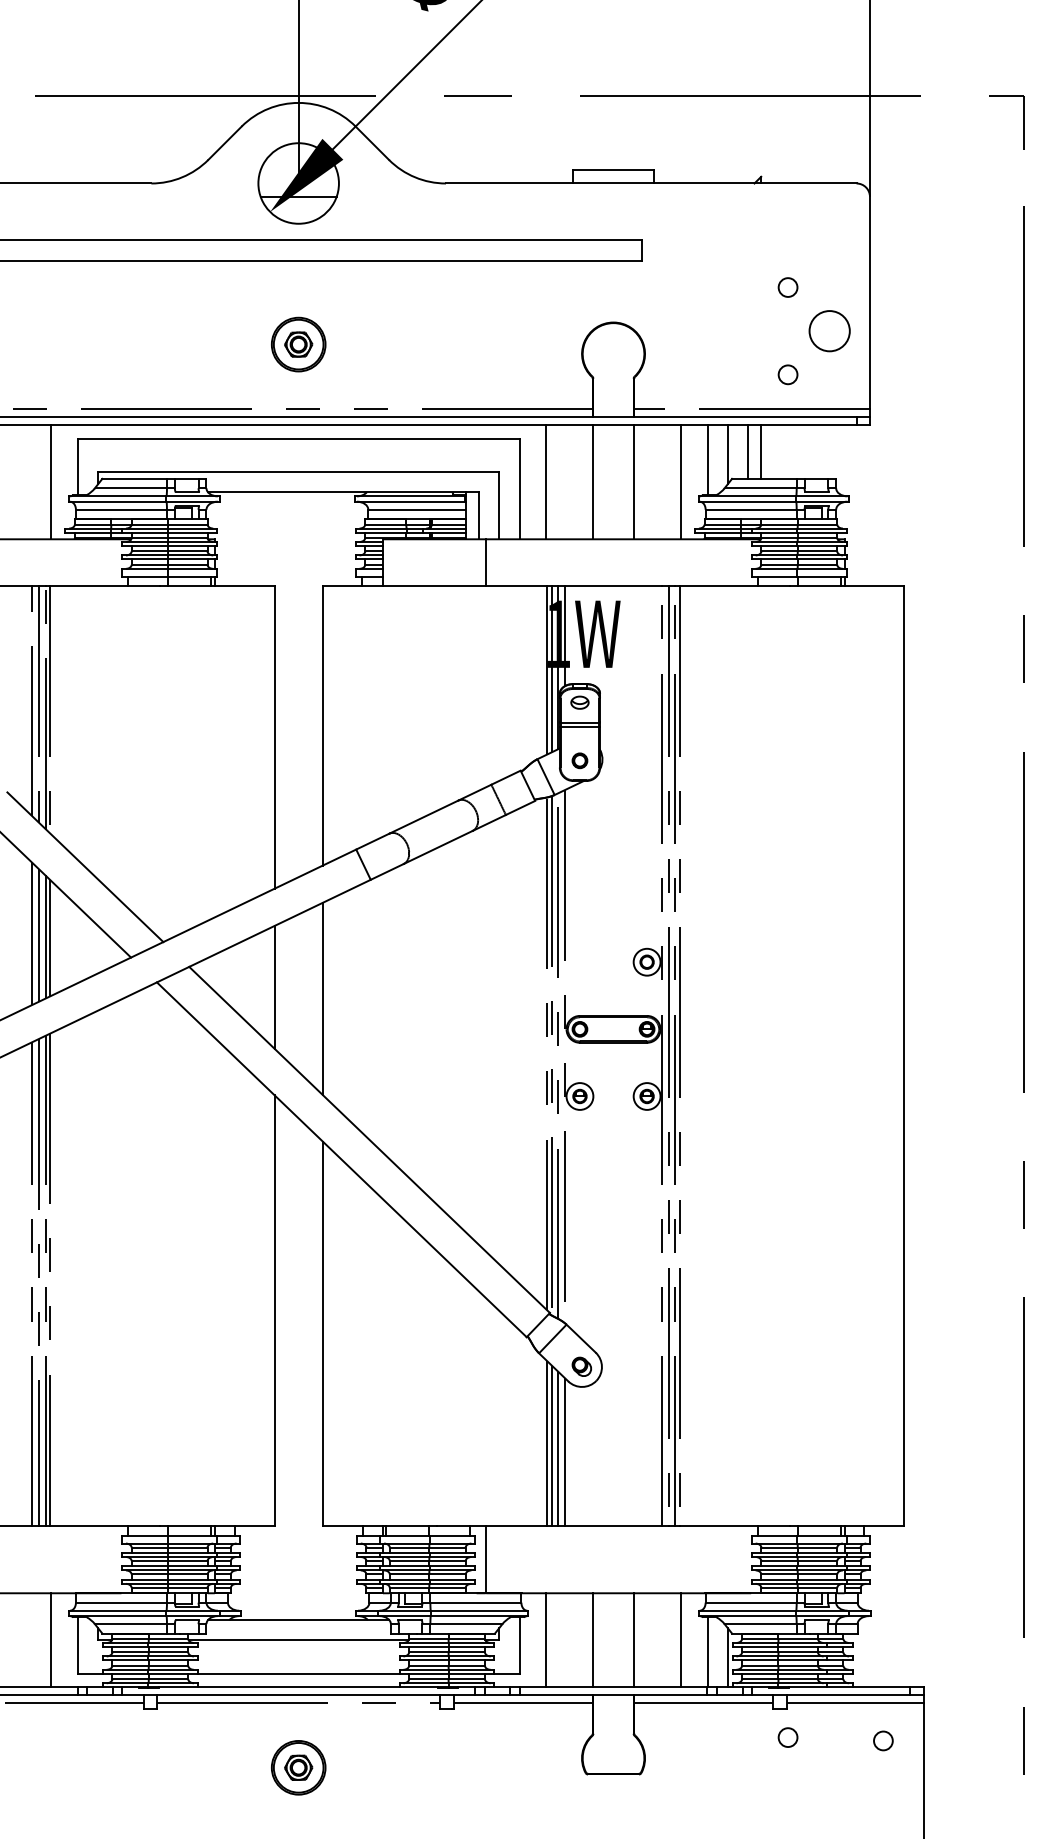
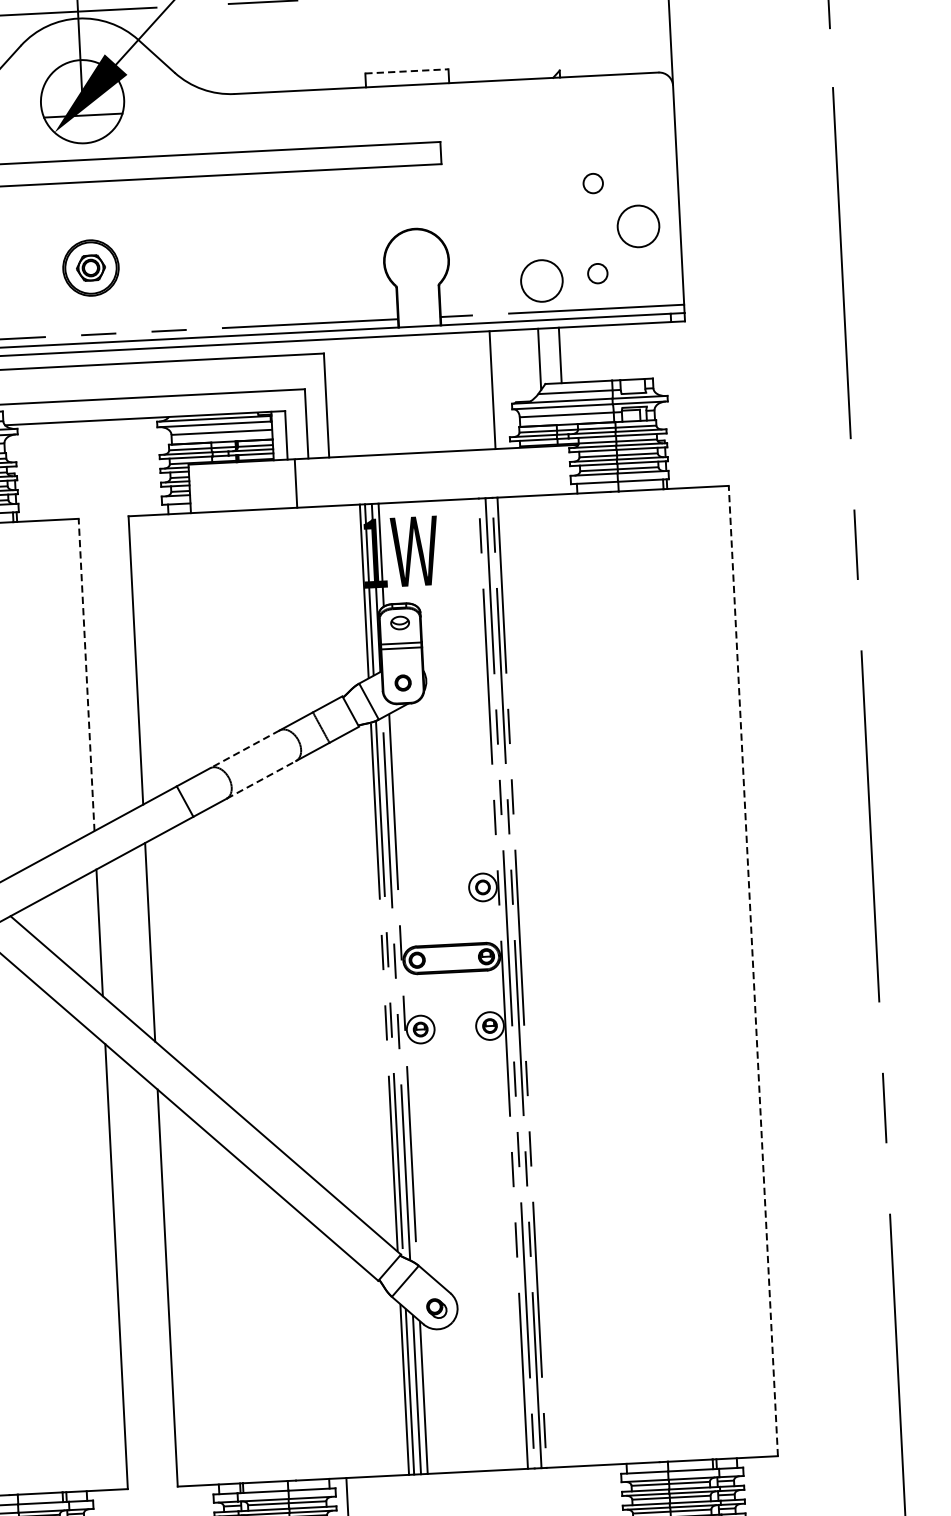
line: (614, 170) -> (407, 71), solid -> dashed
circle: (733, 379) -> (541, 281), added
line: (761, 451) -> (574, 354), removed
line: (707, 459) -> (519, 365), removed
line: (546, 482) -> (354, 397), removed
line: (593, 482) -> (402, 394), removed
line: (633, 482) -> (443, 392), removed
line: (274, 737) -> (86, 674), solid -> dashed
line: (423, 817) -> (244, 749), solid -> dashed
line: (438, 847) -> (261, 779), solid -> dashed
line: (904, 1056) -> (753, 971), solid -> dashed

